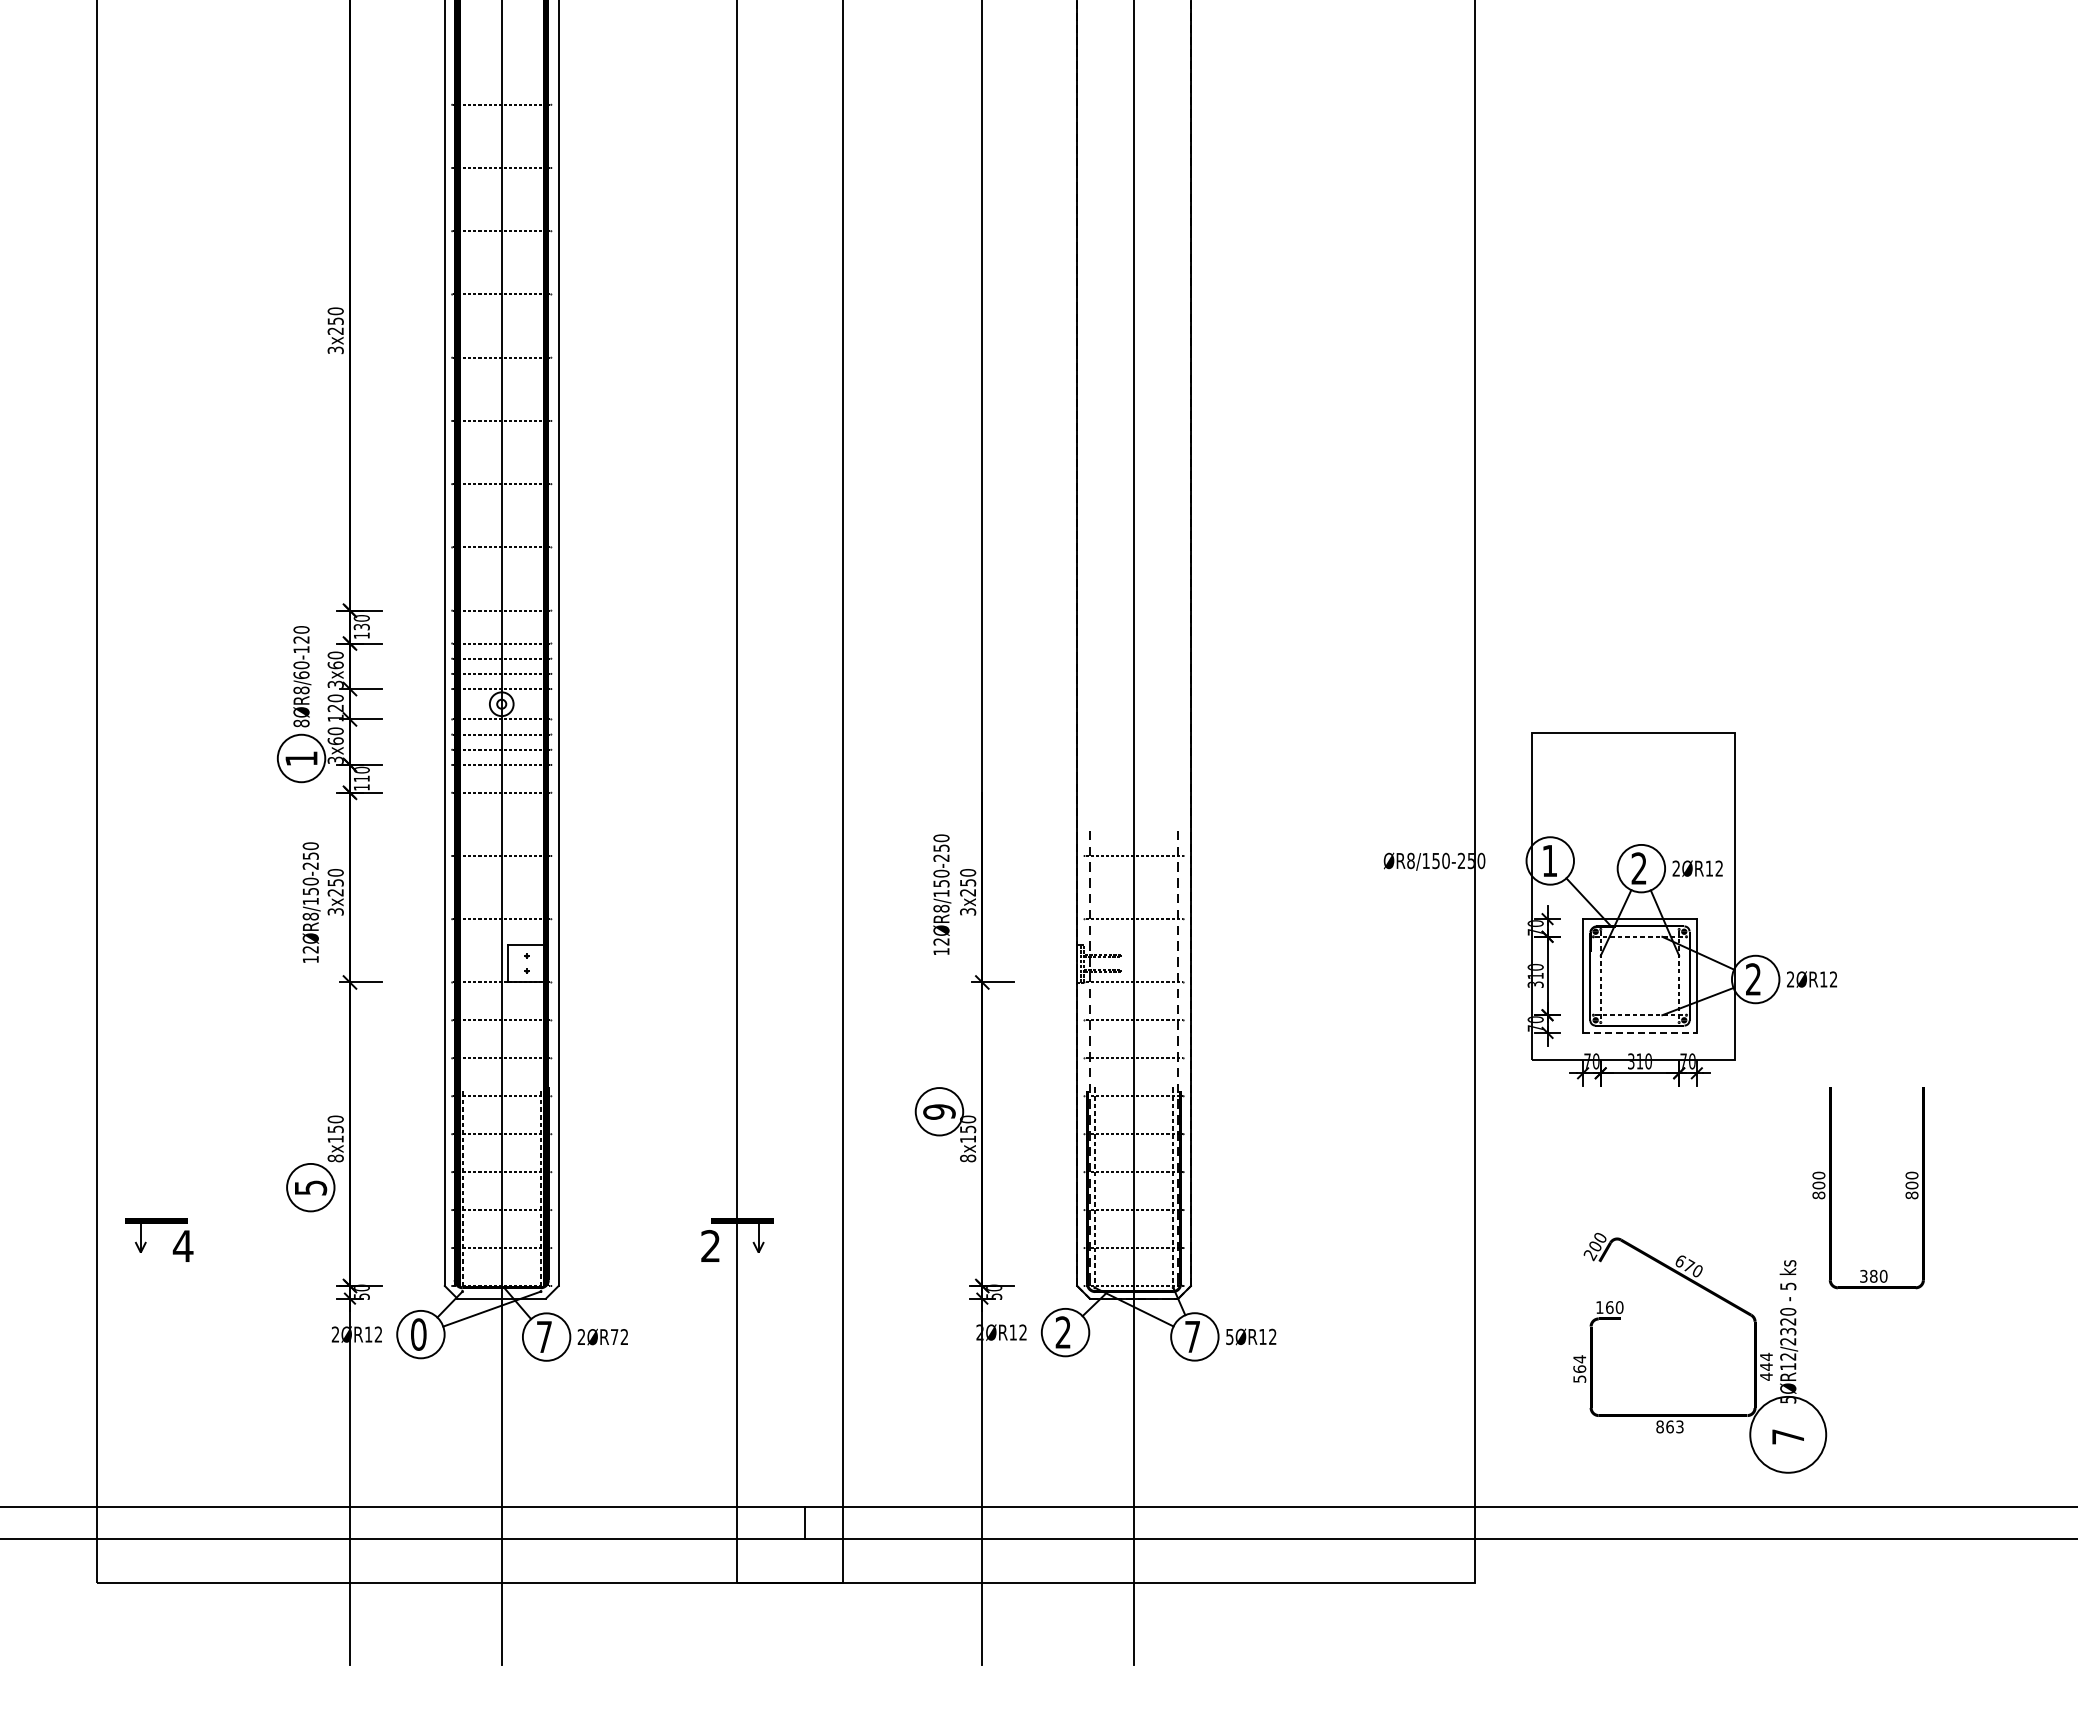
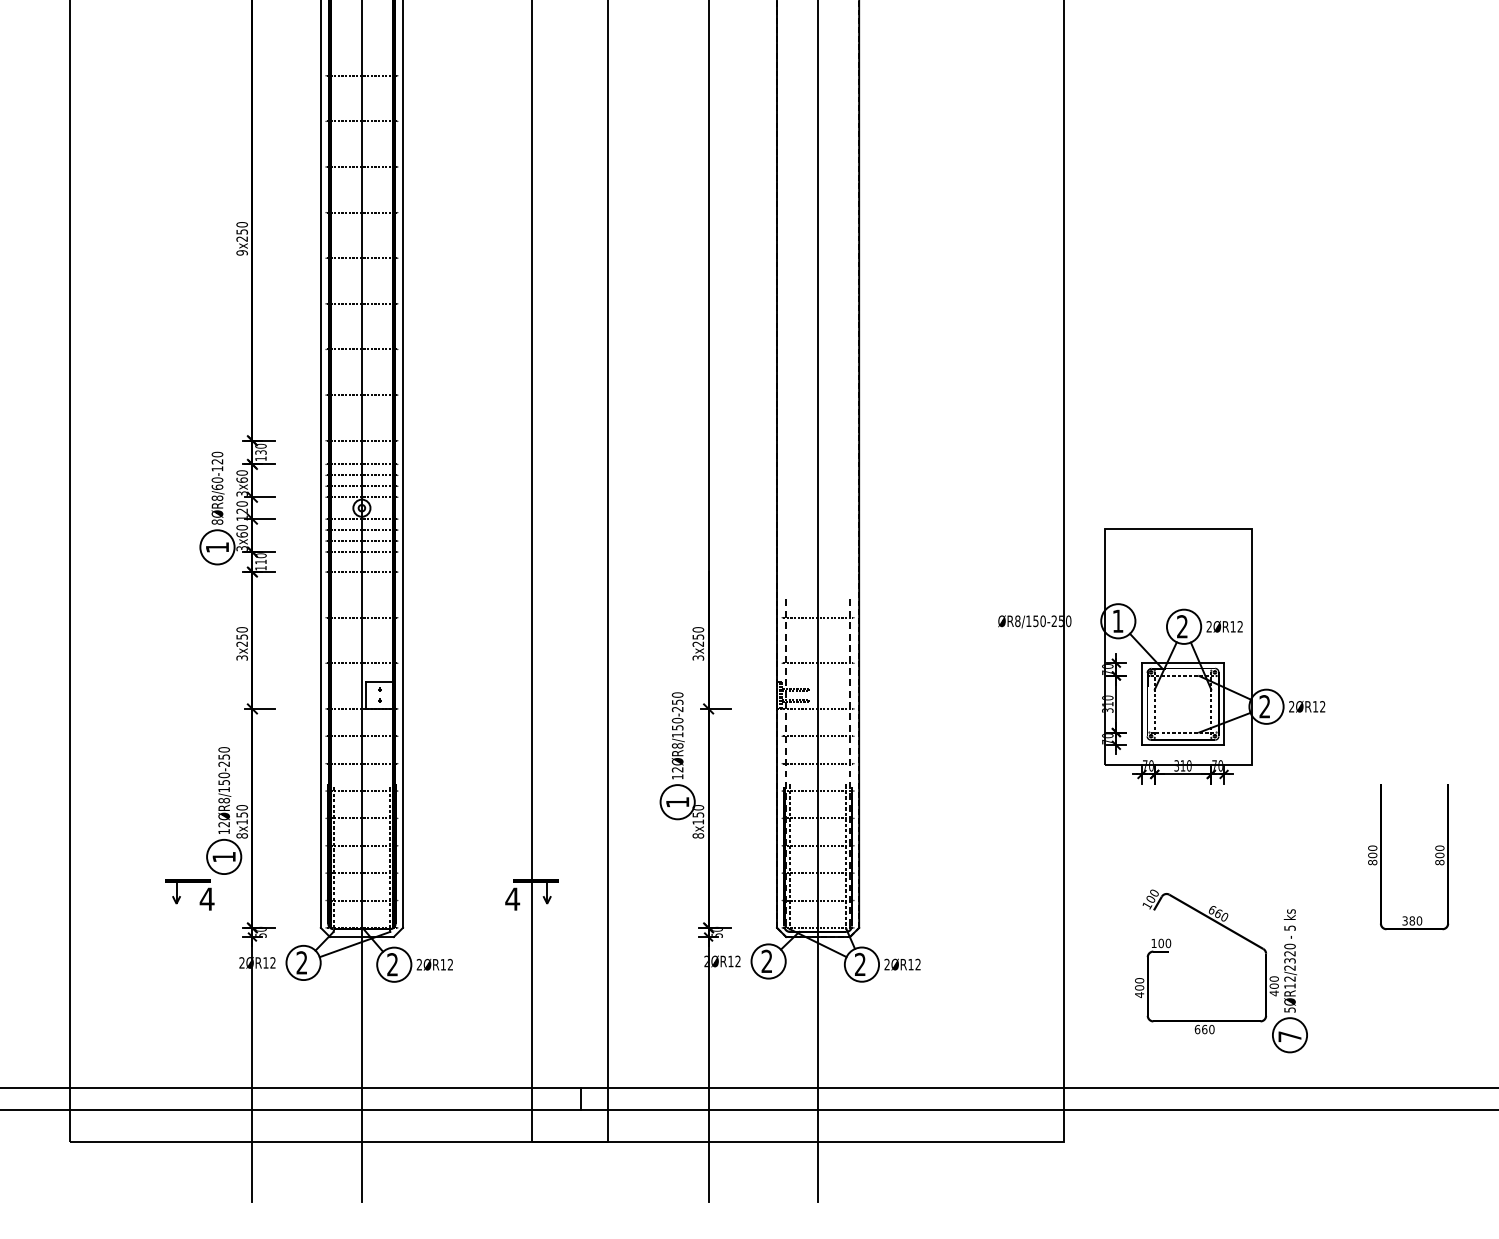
text: (335, 350) -> (241, 253), 3x250 -> 9x250
text: (942, 894) -> (678, 735), moved
text: (311, 902) -> (224, 790), moved
line: (1639, 1032) -> (1182, 745), dashed -> solid
text: (939, 1111) -> (677, 802), 9 -> 1
text: (311, 1187) -> (224, 856), 5 -> 1
text: (1868, 1188) -> (1408, 857), moved
part: (146, 1242) -> (180, 896), moved
text: (710, 1245) -> (512, 898), 2 -> 4
text: (1588, 1255) -> (1145, 905), 200 -> 100
text: (1689, 1265) -> (1218, 913), 670 -> 660
text: (1609, 1307) -> (1161, 943), 160 -> 100
text: (418, 1334) -> (301, 962), 0 -> 2
text: (543, 1336) -> (392, 964), 7 -> 2
text: (614, 1336) -> (443, 964), 2ØR72 -> 2ØR12
text: (1192, 1336) -> (860, 964), 7 -> 2
text: (1229, 1336) -> (886, 964), 5ØR12 -> 2ØR12
text: (1766, 1361) -> (1274, 982), 444 -> 400
text: (1579, 1369) -> (1139, 988), 564 -> 400
text: (1669, 1426) -> (1204, 1029), 863 -> 660
circle: (1787, 1434) -> (1289, 1035), size x0.62

